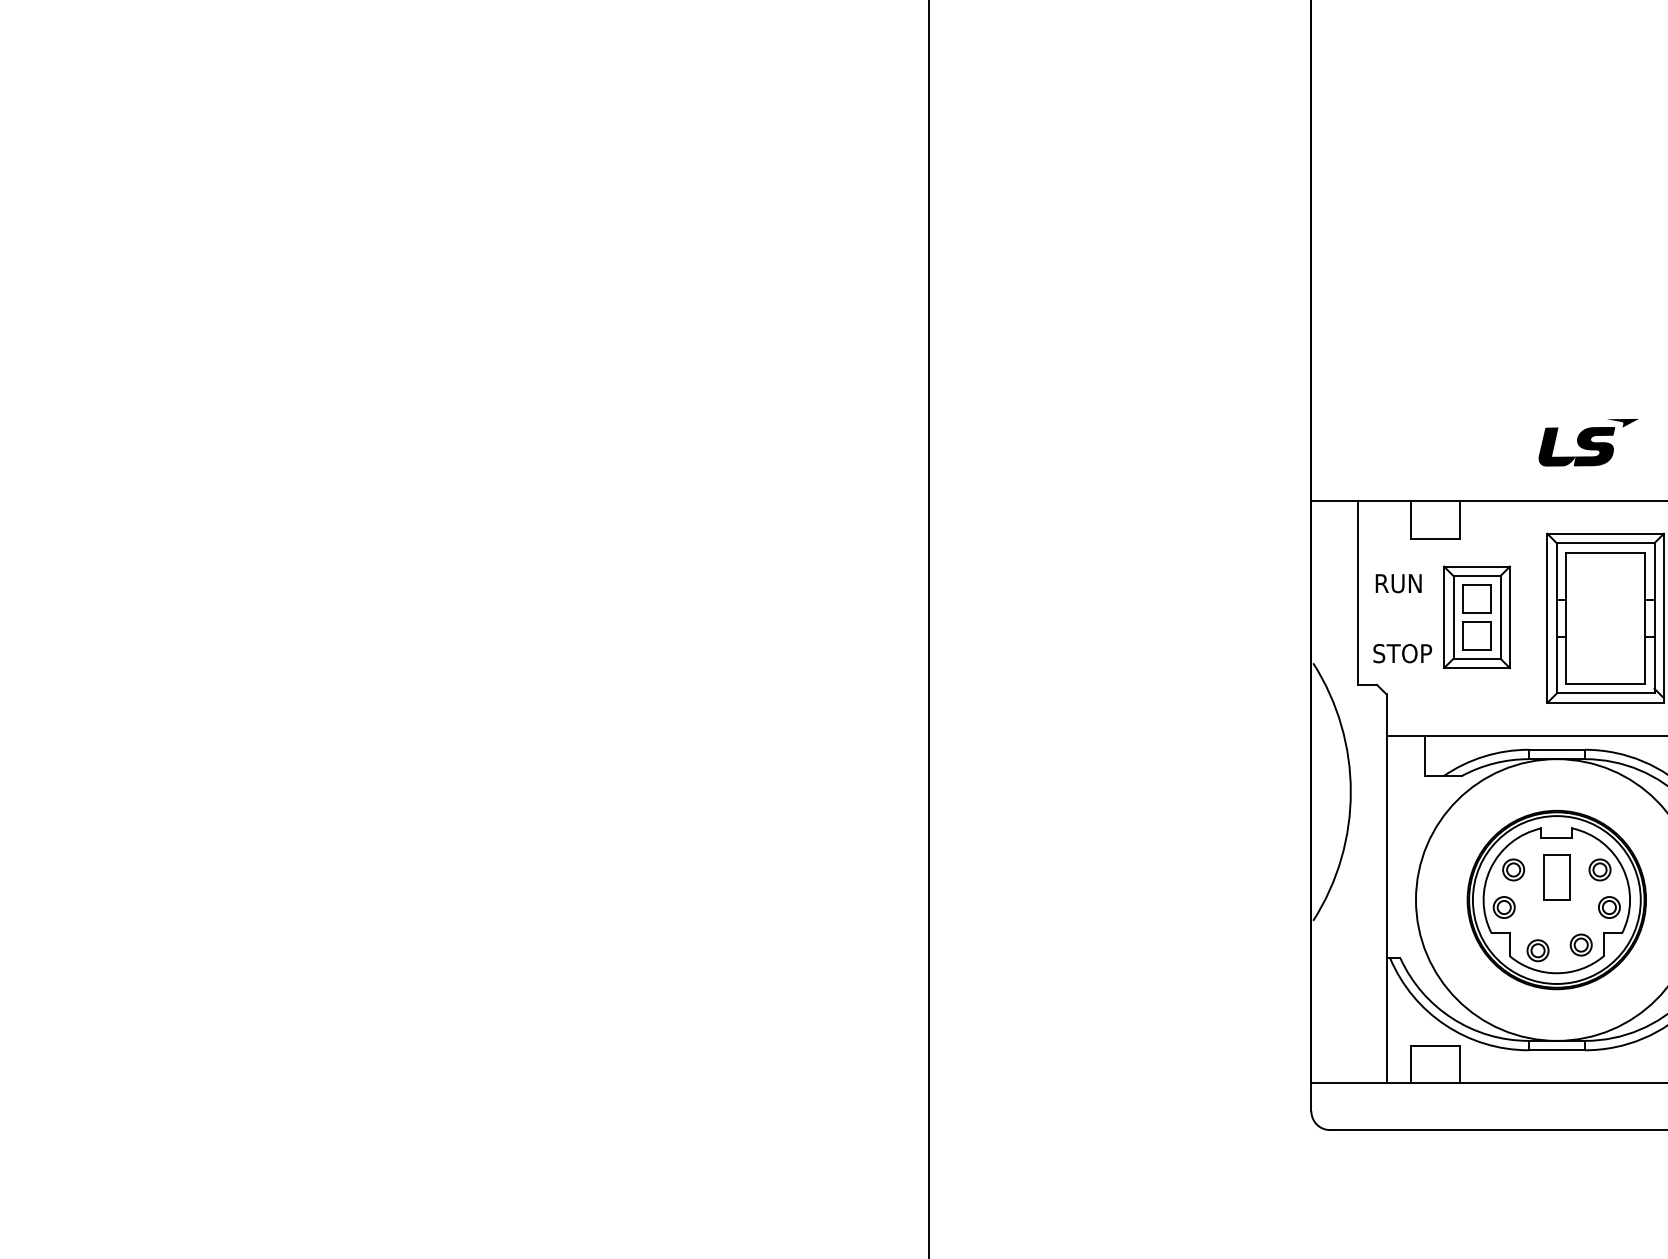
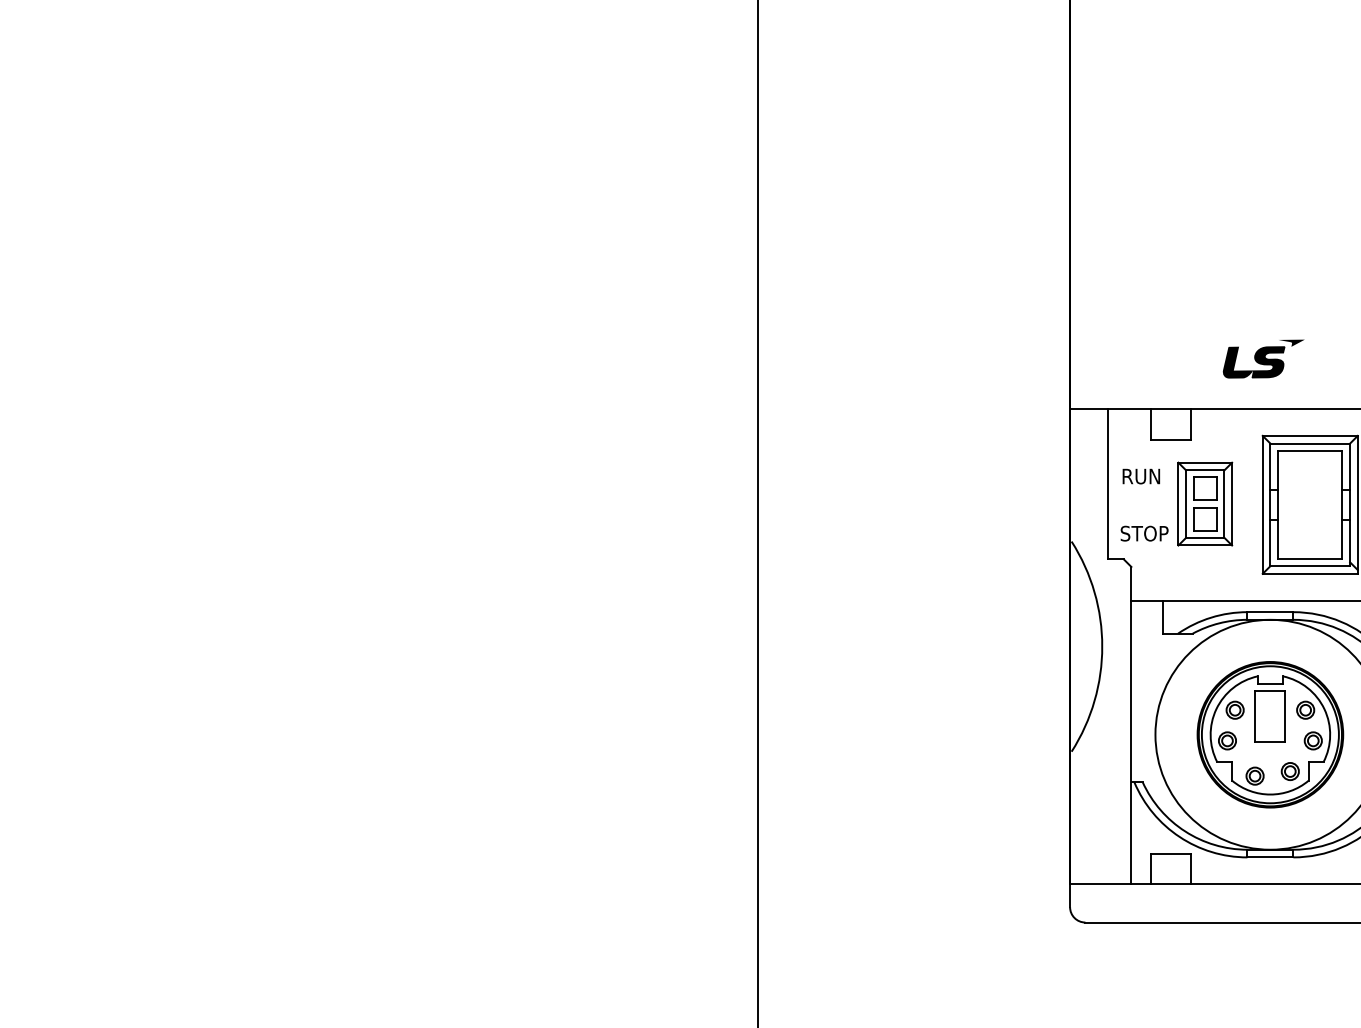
part: (1588, 442) -> (1263, 358), moved
part: (1556, 877) -> (1270, 716), size x1.4

